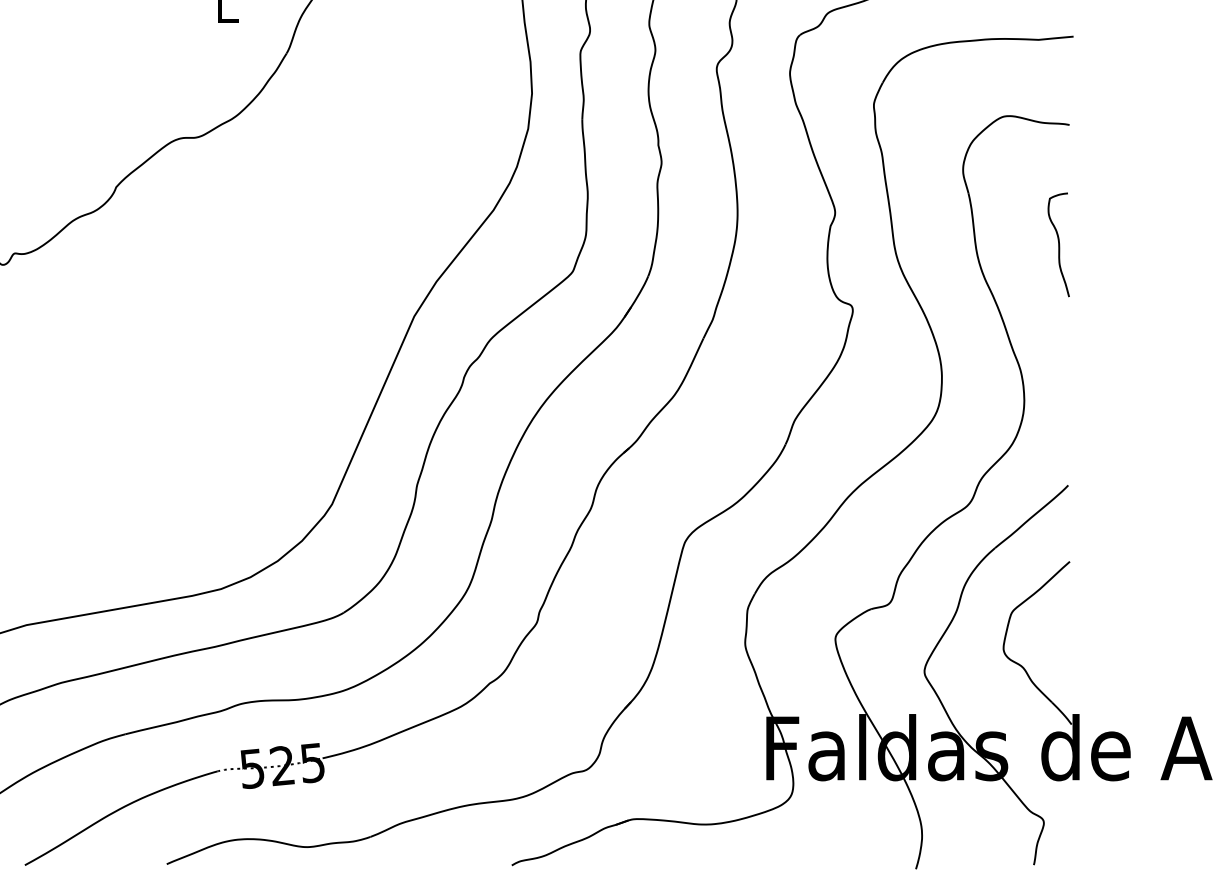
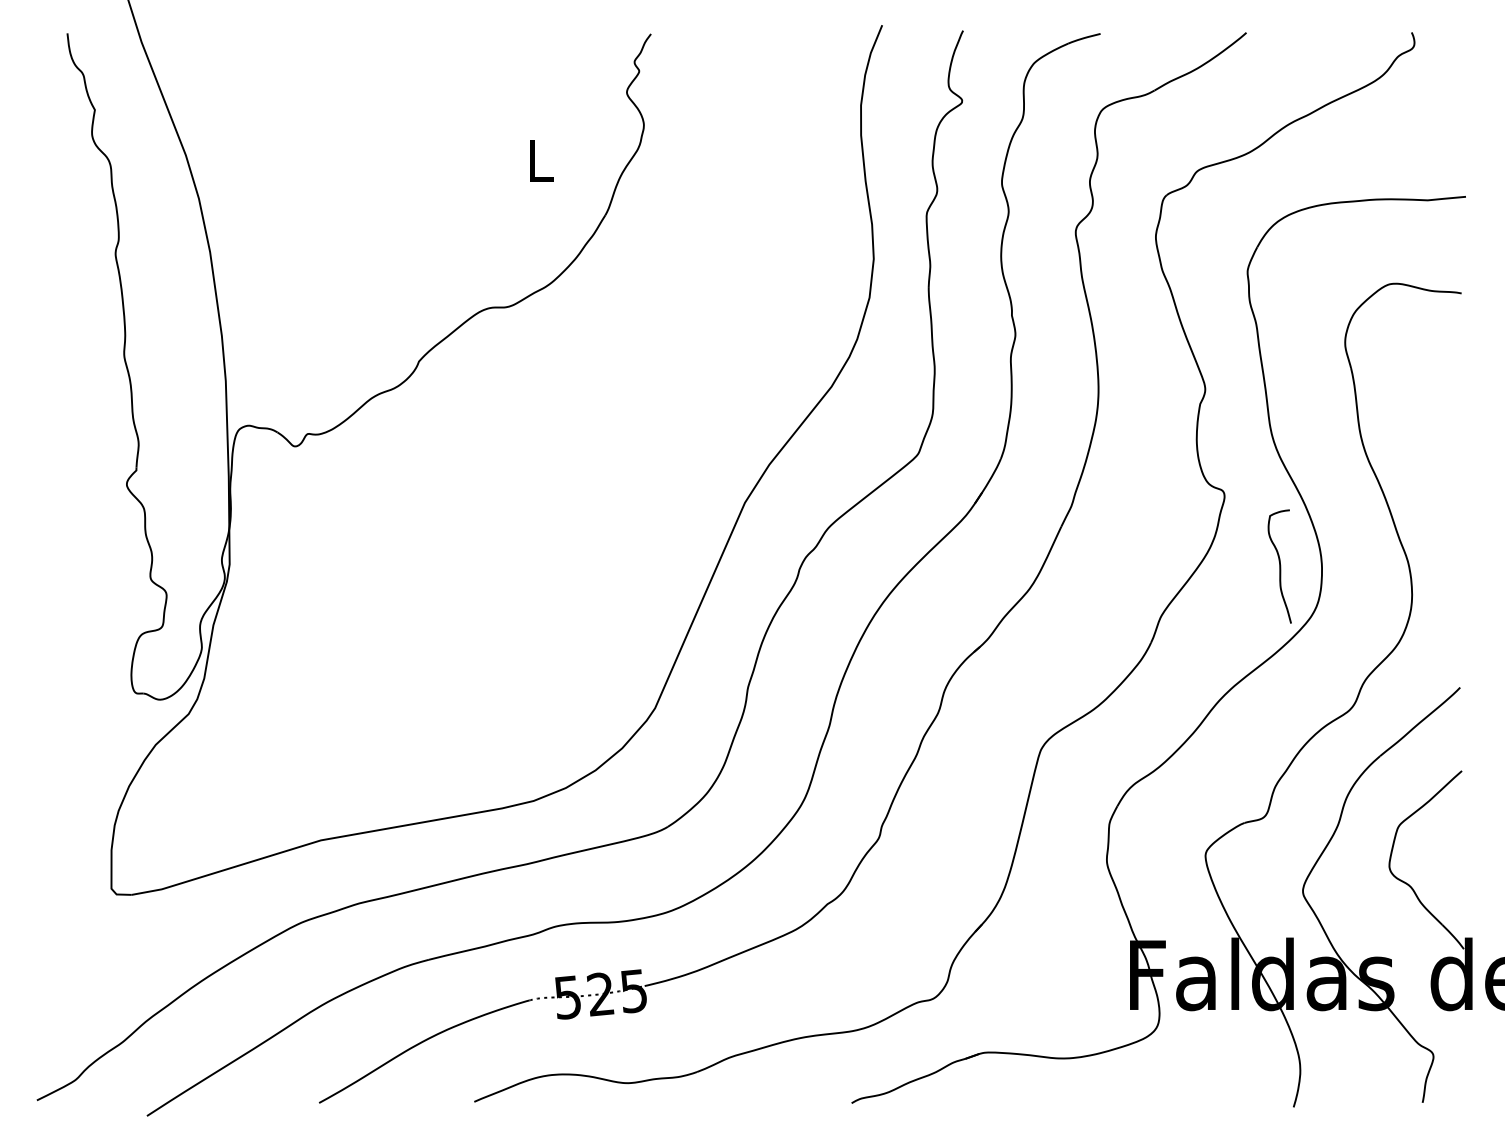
curve: (1058, 244) -> (1279, 566), moved

